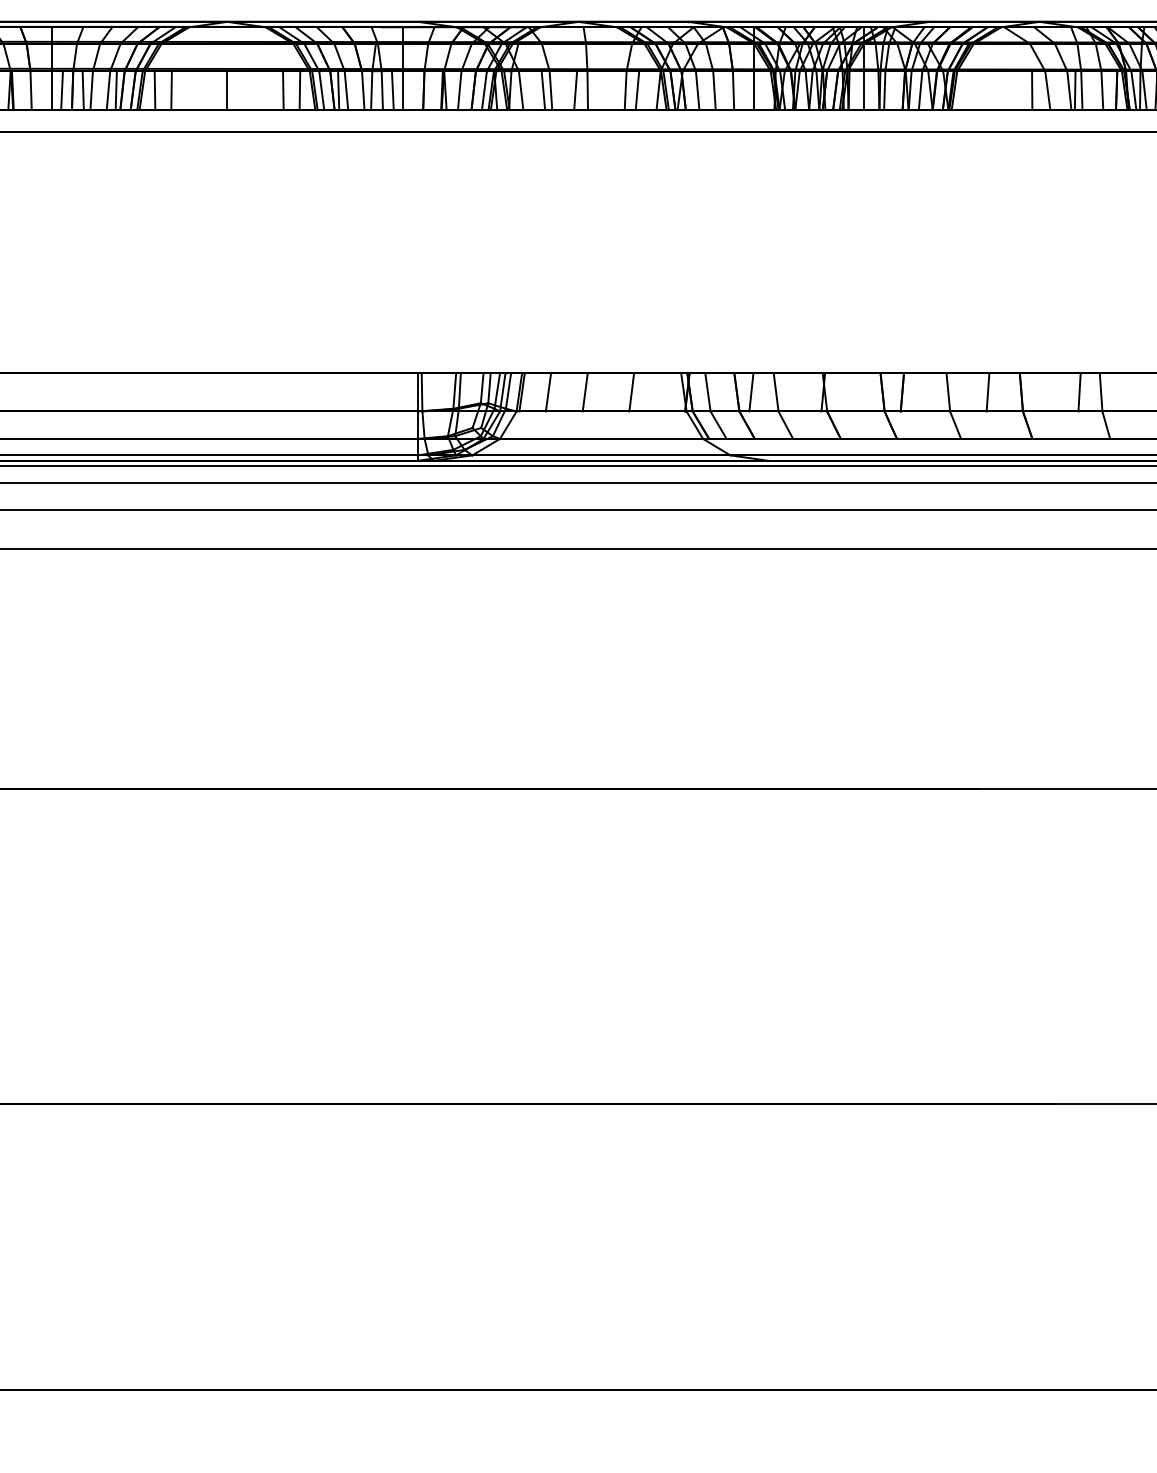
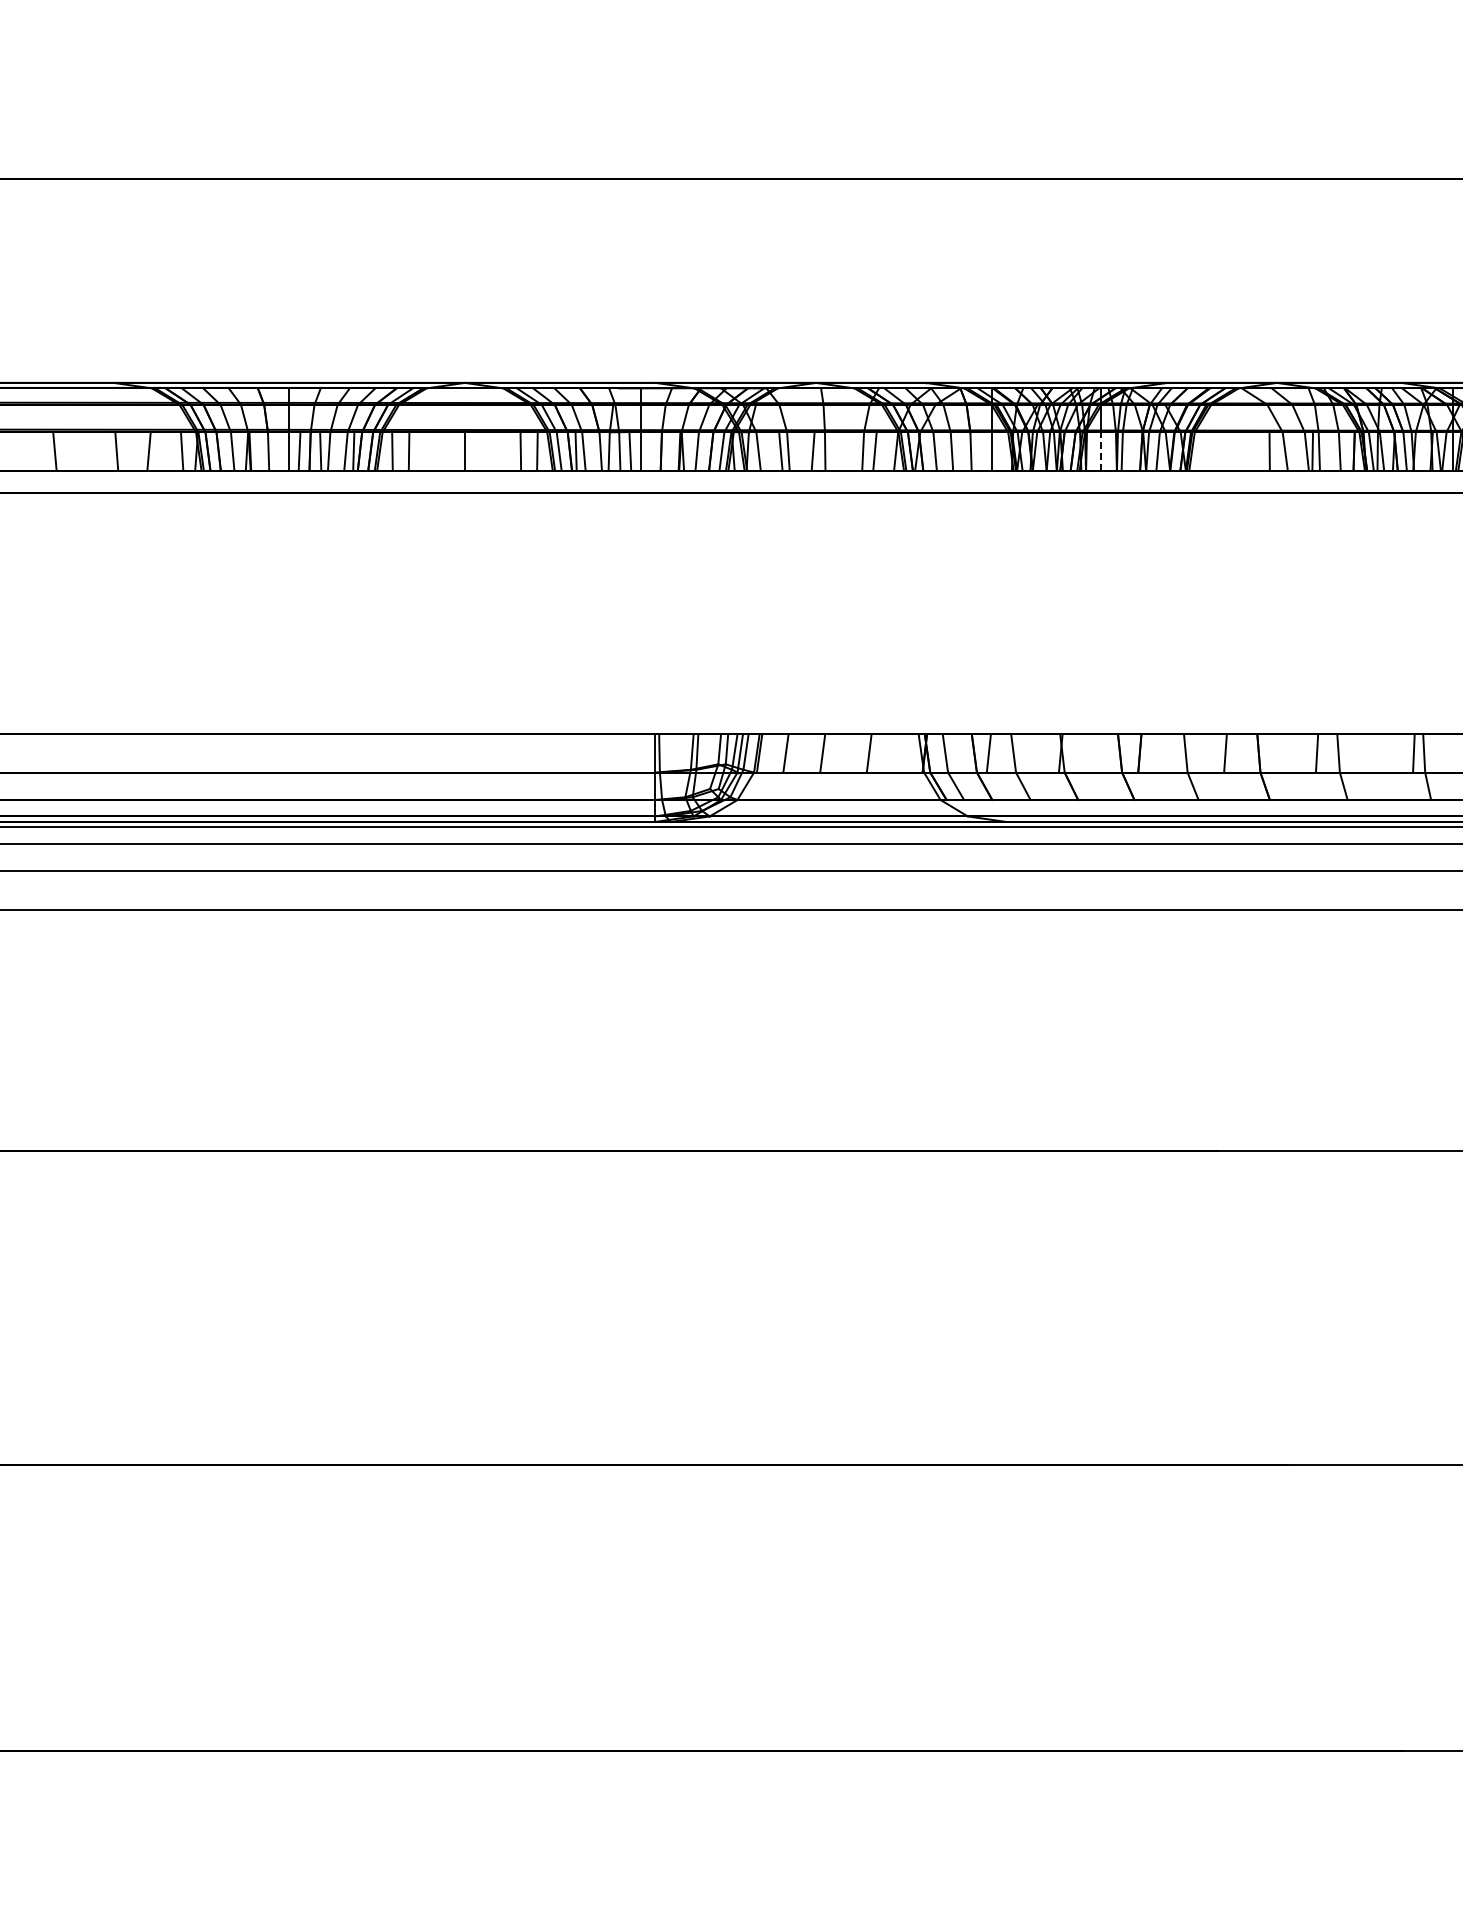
line: (864, 90) -> (1101, 451), solid -> dashed

